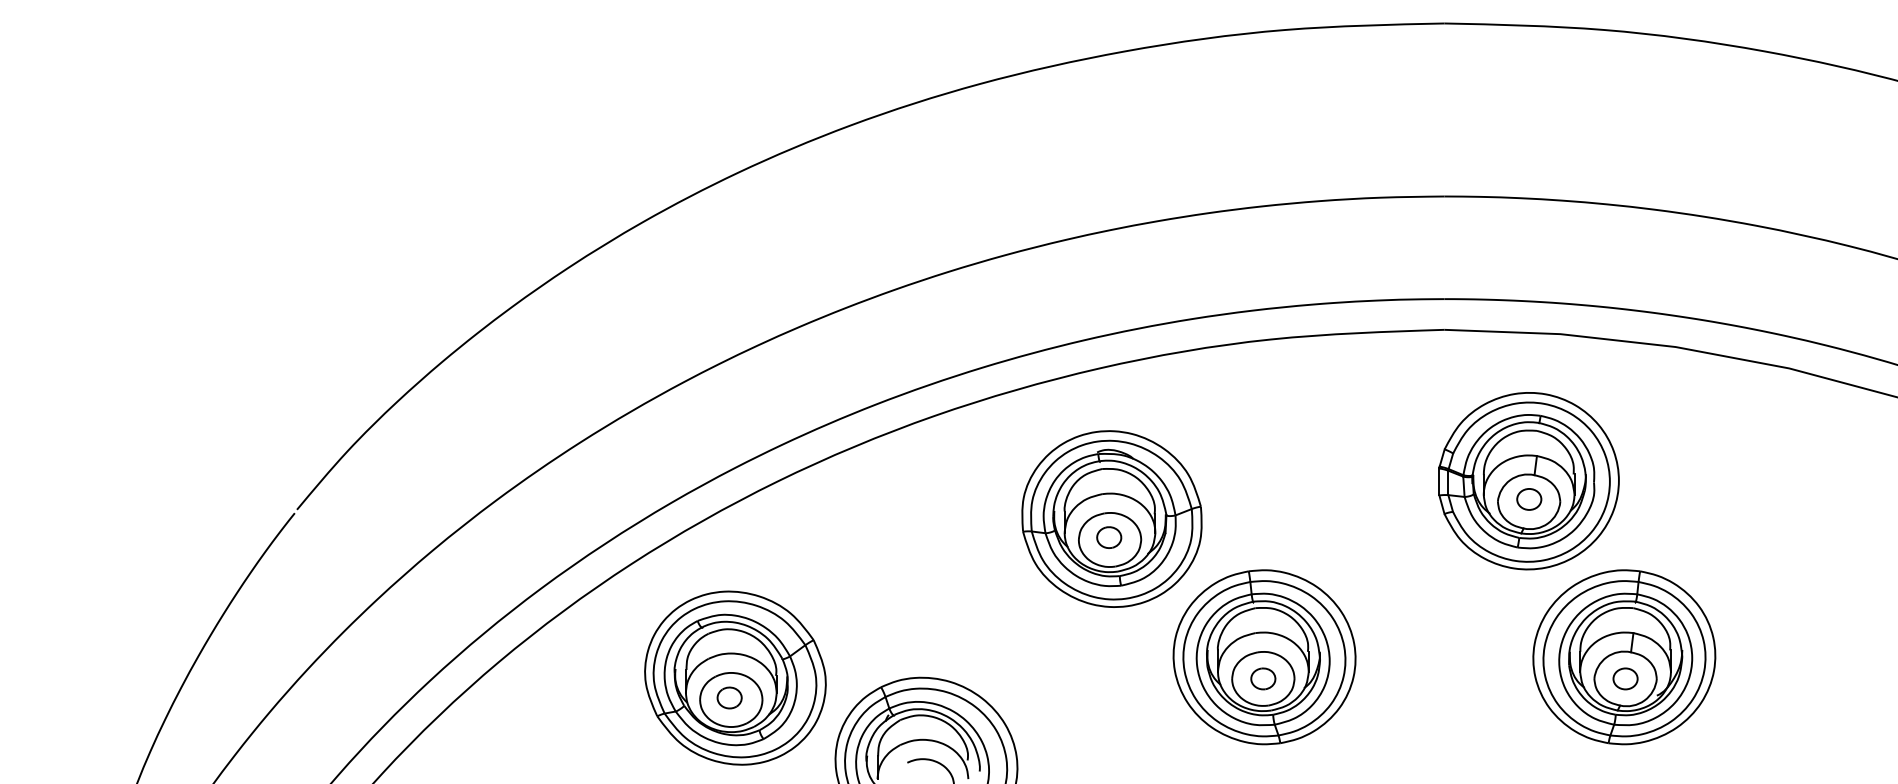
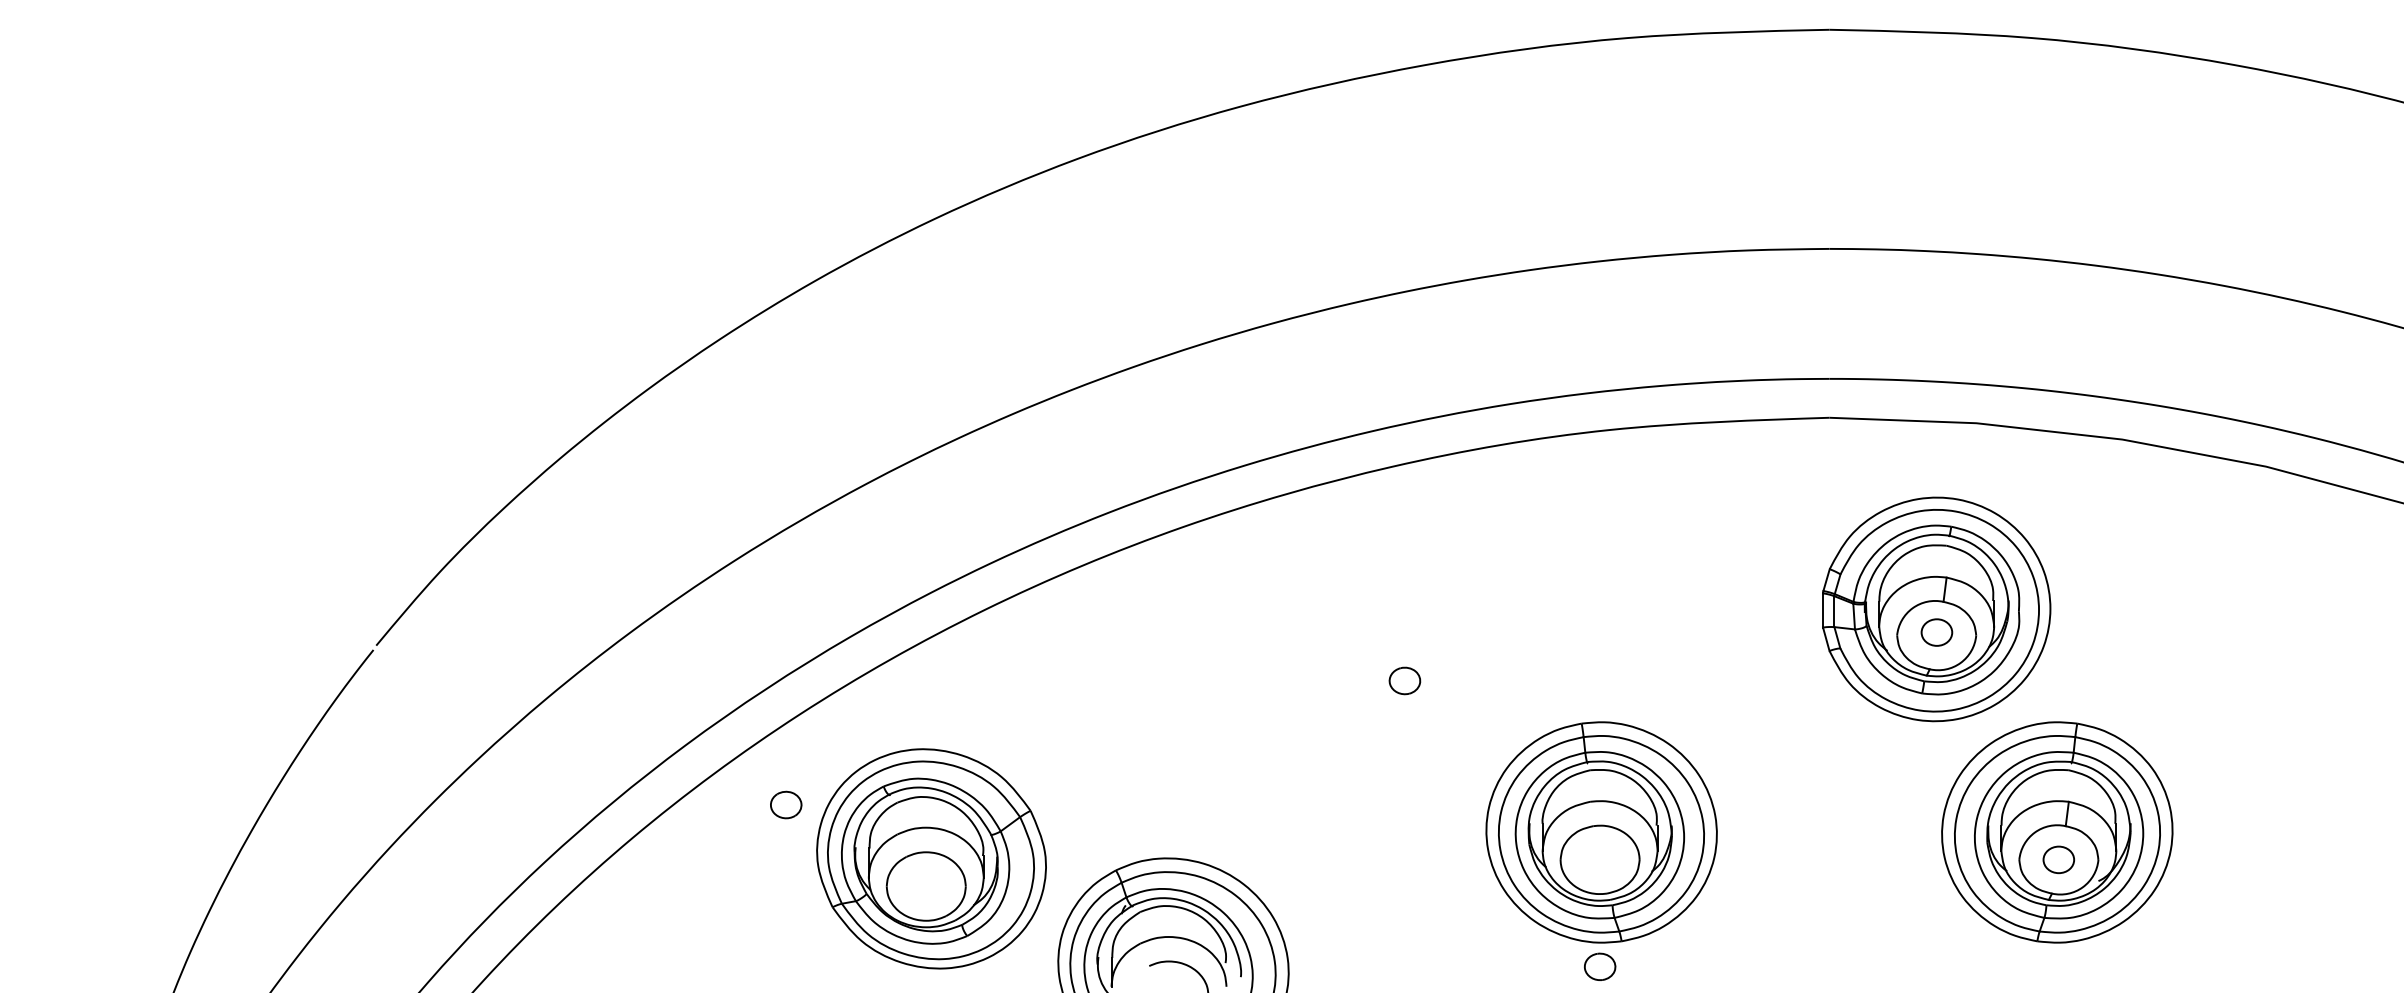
part: (1112, 519) -> (1408, 657), removed
part: (1263, 678) -> (1600, 966), moved
part: (729, 697) -> (786, 804), moved

